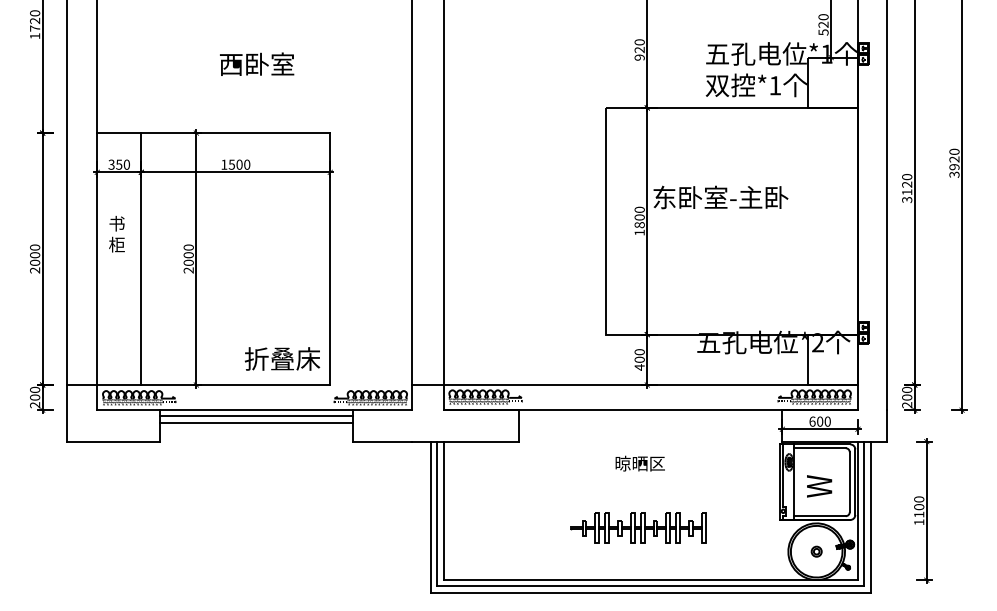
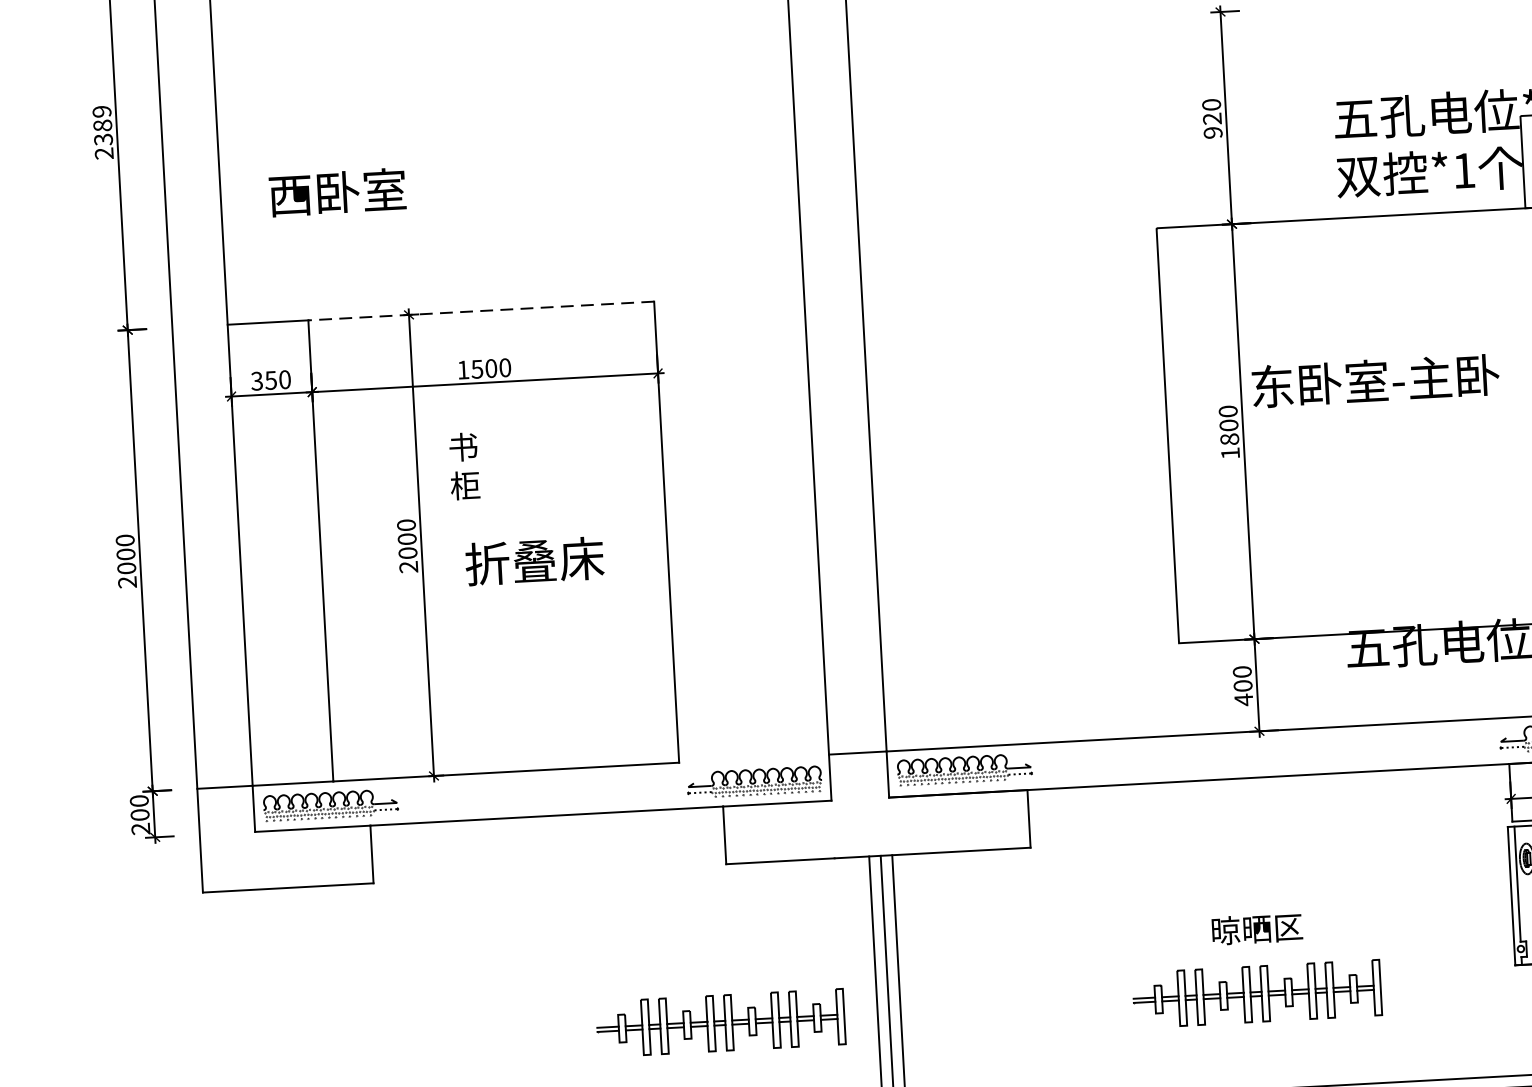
text: (35, 24) -> (103, 132), 1720 -> 2389
text: (257, 63) -> (338, 190), moved
line: (235, 133) -> (480, 311), solid -> dashed
text: (116, 234) -> (463, 466), moved
text: (282, 358) -> (534, 560), moved
line: (256, 416) -> (547, 827), removed
line: (256, 422) -> (547, 838), removed
text: (639, 463) -> (1255, 928), moved
part: (345, 527) -> (721, 1022), added

